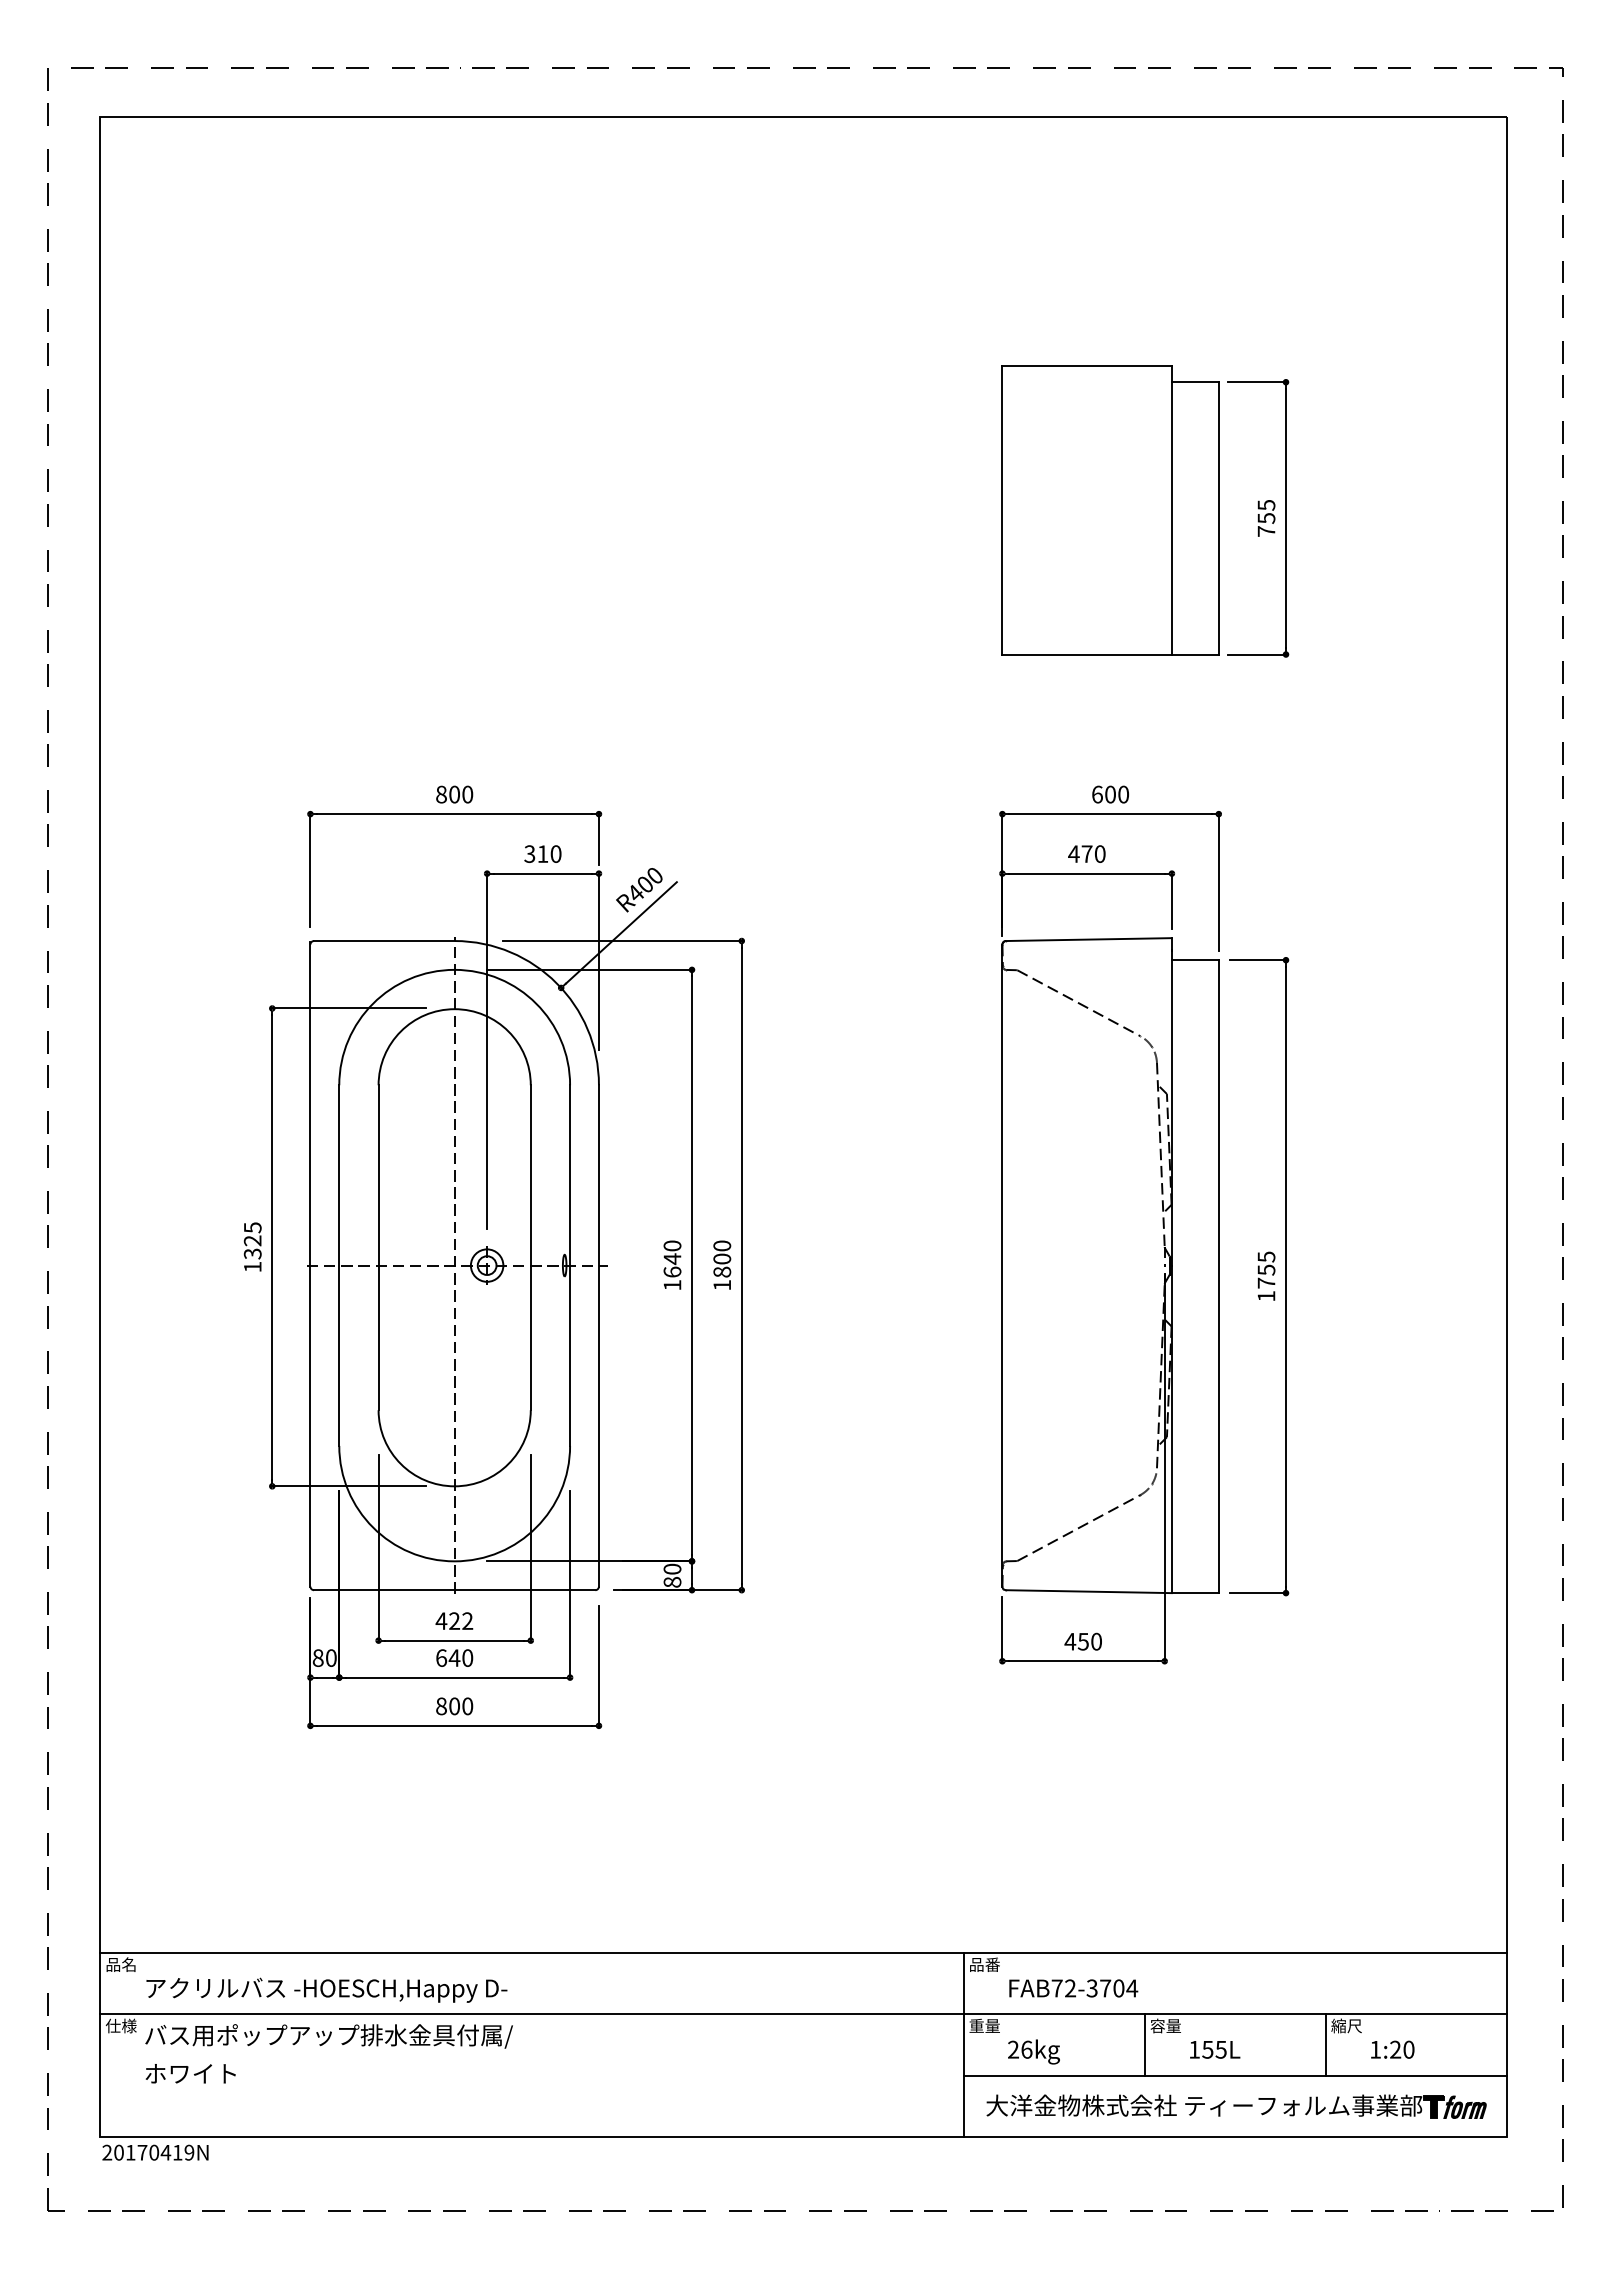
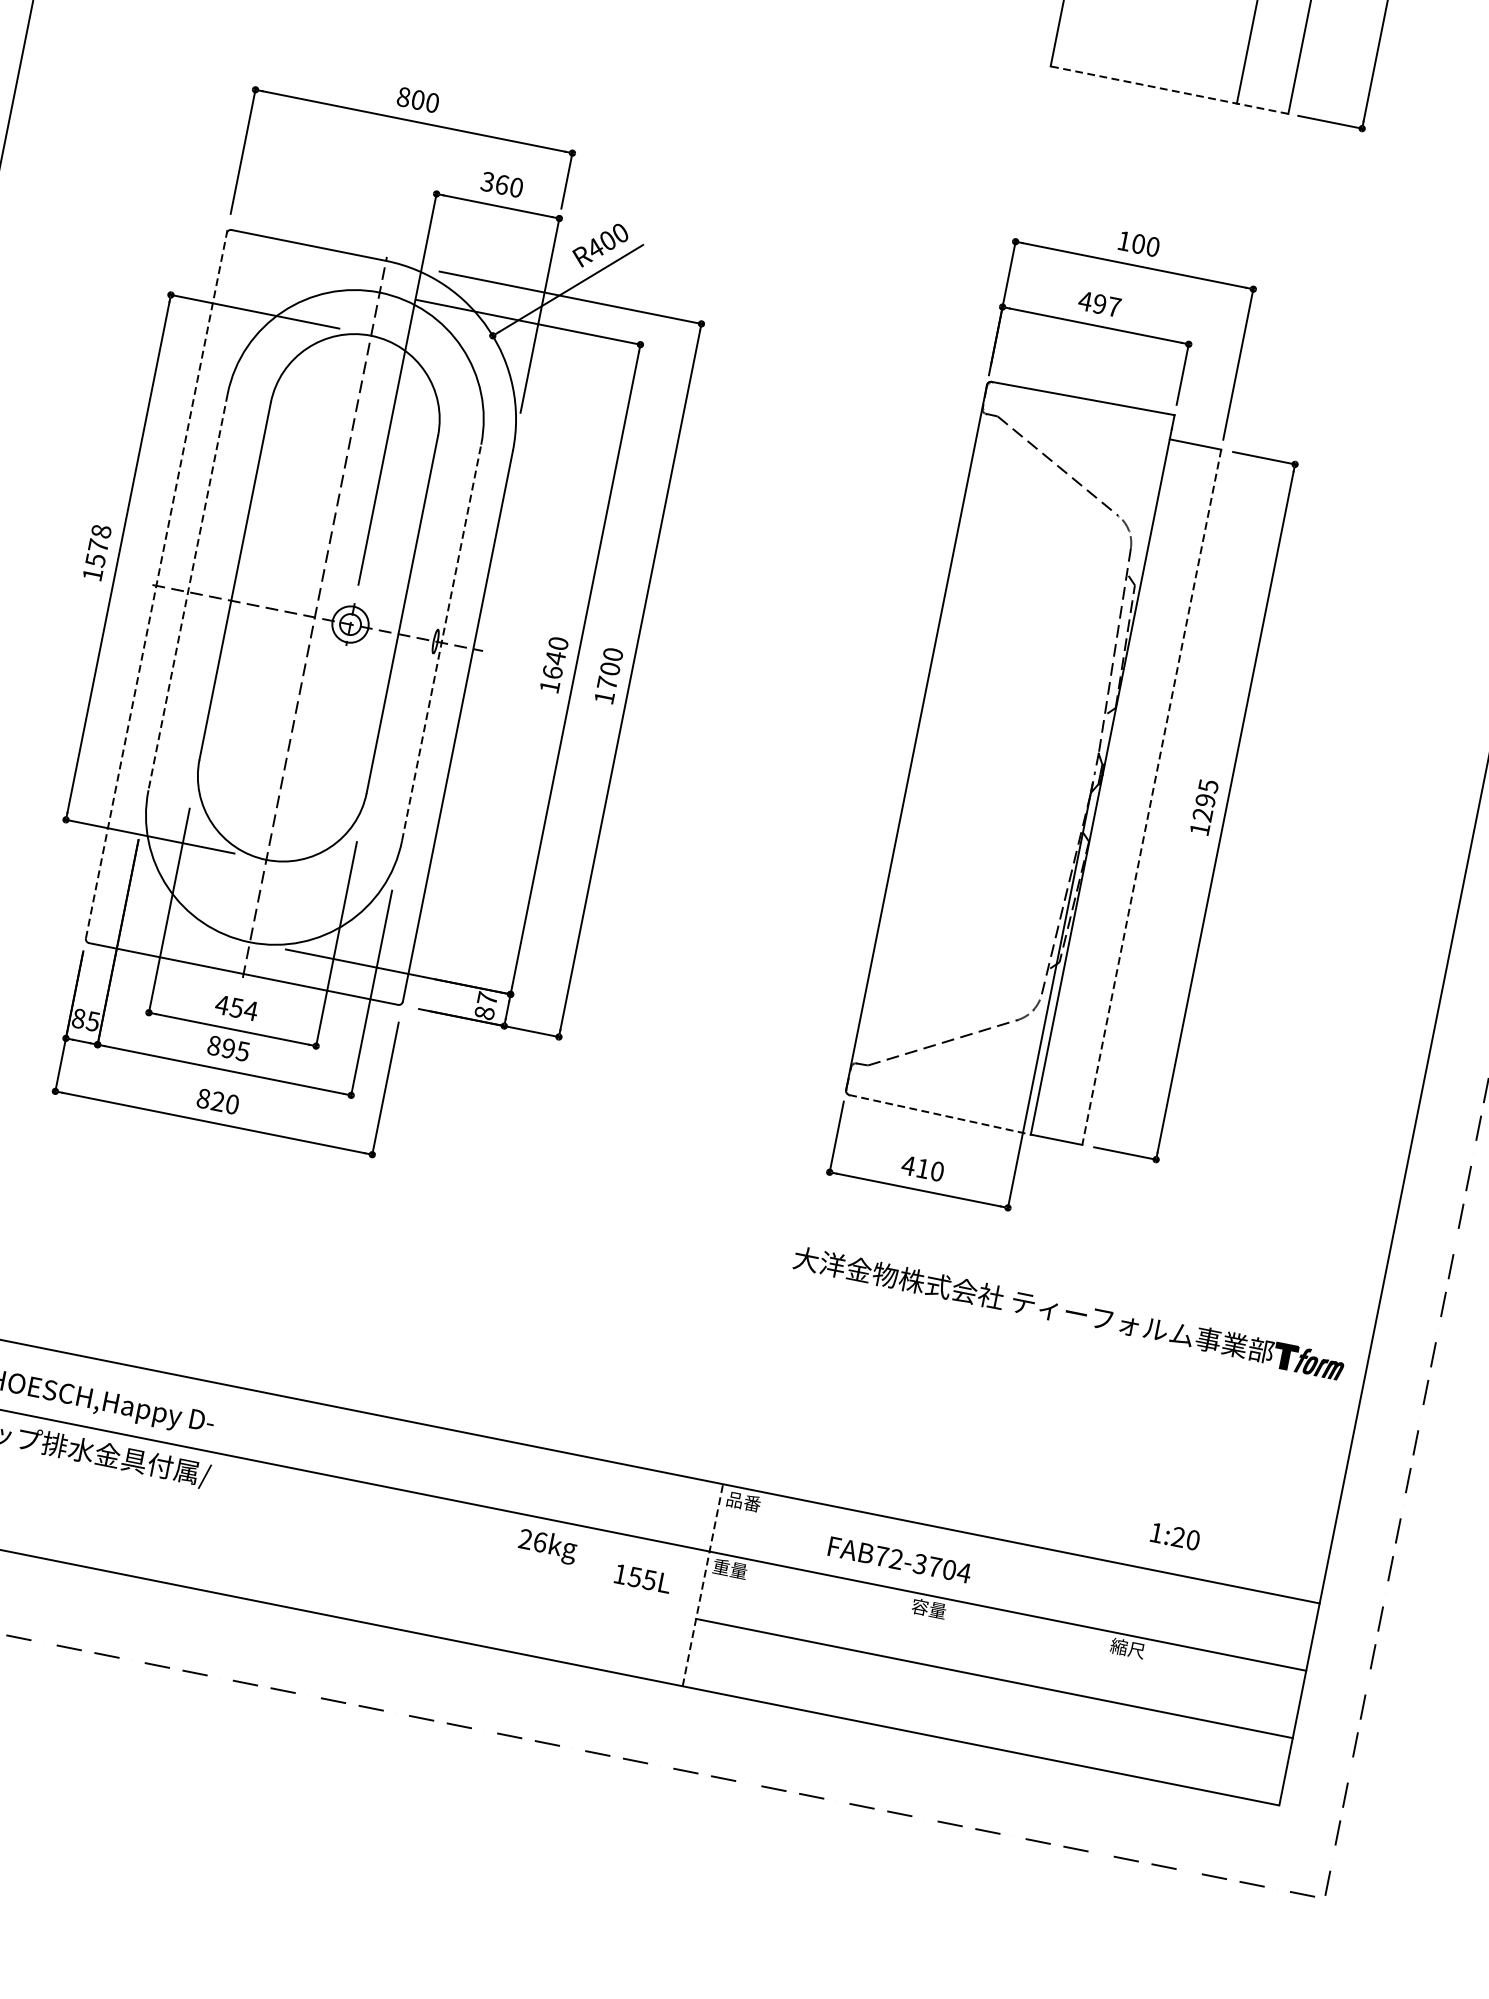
line: (1110, 654) -> (1169, 90), solid -> dashed
text: (1097, 794) -> (1124, 241), 600 -> 100
text: (542, 853) -> (501, 184), 310 -> 360
text: (1093, 853) -> (1107, 304), 470 -> 497
text: (252, 1240) -> (98, 545), 1325 -> 1578
line: (310, 1264) -> (156, 584), solid -> dashed
line: (570, 1265) -> (442, 642), solid -> dashed
line: (339, 1266) -> (188, 593), solid -> dashed
text: (722, 1271) -> (607, 682), 1800 -> 1700
text: (1266, 1276) -> (1204, 807), 1755 -> 1295
line: (1218, 1277) -> (1151, 798), solid -> dashed
text: (672, 1568) -> (487, 997), 80 -> 87
line: (1088, 1591) -> (939, 1114), solid -> dashed
text: (461, 1621) -> (244, 1009), 422 -> 454
text: (1082, 1641) -> (922, 1168), 450 -> 410
text: (330, 1657) -> (92, 1020), 80 -> 85
text: (454, 1657) -> (228, 1047), 640 -> 895
text: (454, 1706) -> (217, 1101), 800 -> 820
text: (1073, 1988) -> (899, 1560), moved
line: (963, 2044) -> (702, 1584), solid -> dashed
line: (1144, 2044) -> (901, 1624), removed
line: (1325, 2044) -> (1100, 1664), removed
text: (1215, 2049) -> (643, 1578), moved
text: (1392, 2049) -> (1175, 1536), moved
text: (1033, 2051) -> (547, 1545), moved
part: (1236, 2106) -> (1069, 1312), moved

